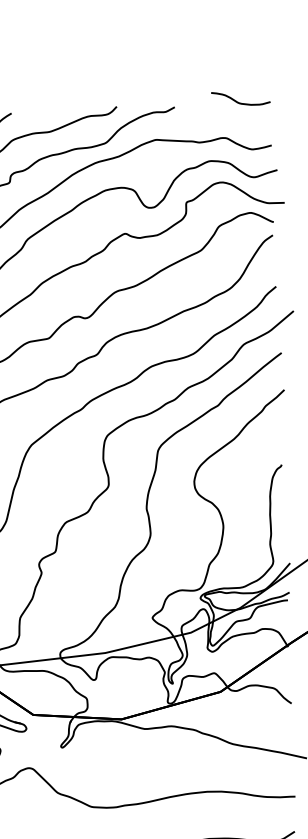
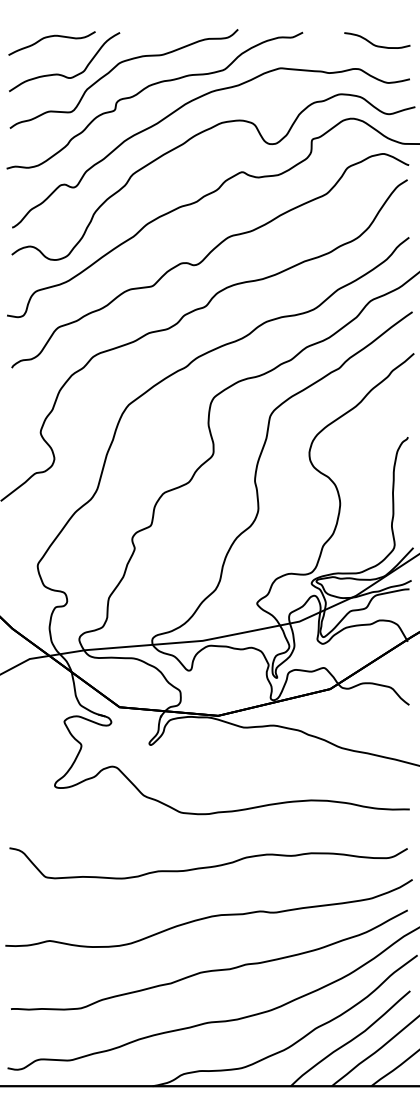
curve: (239, 102) -> (375, 44), moved

